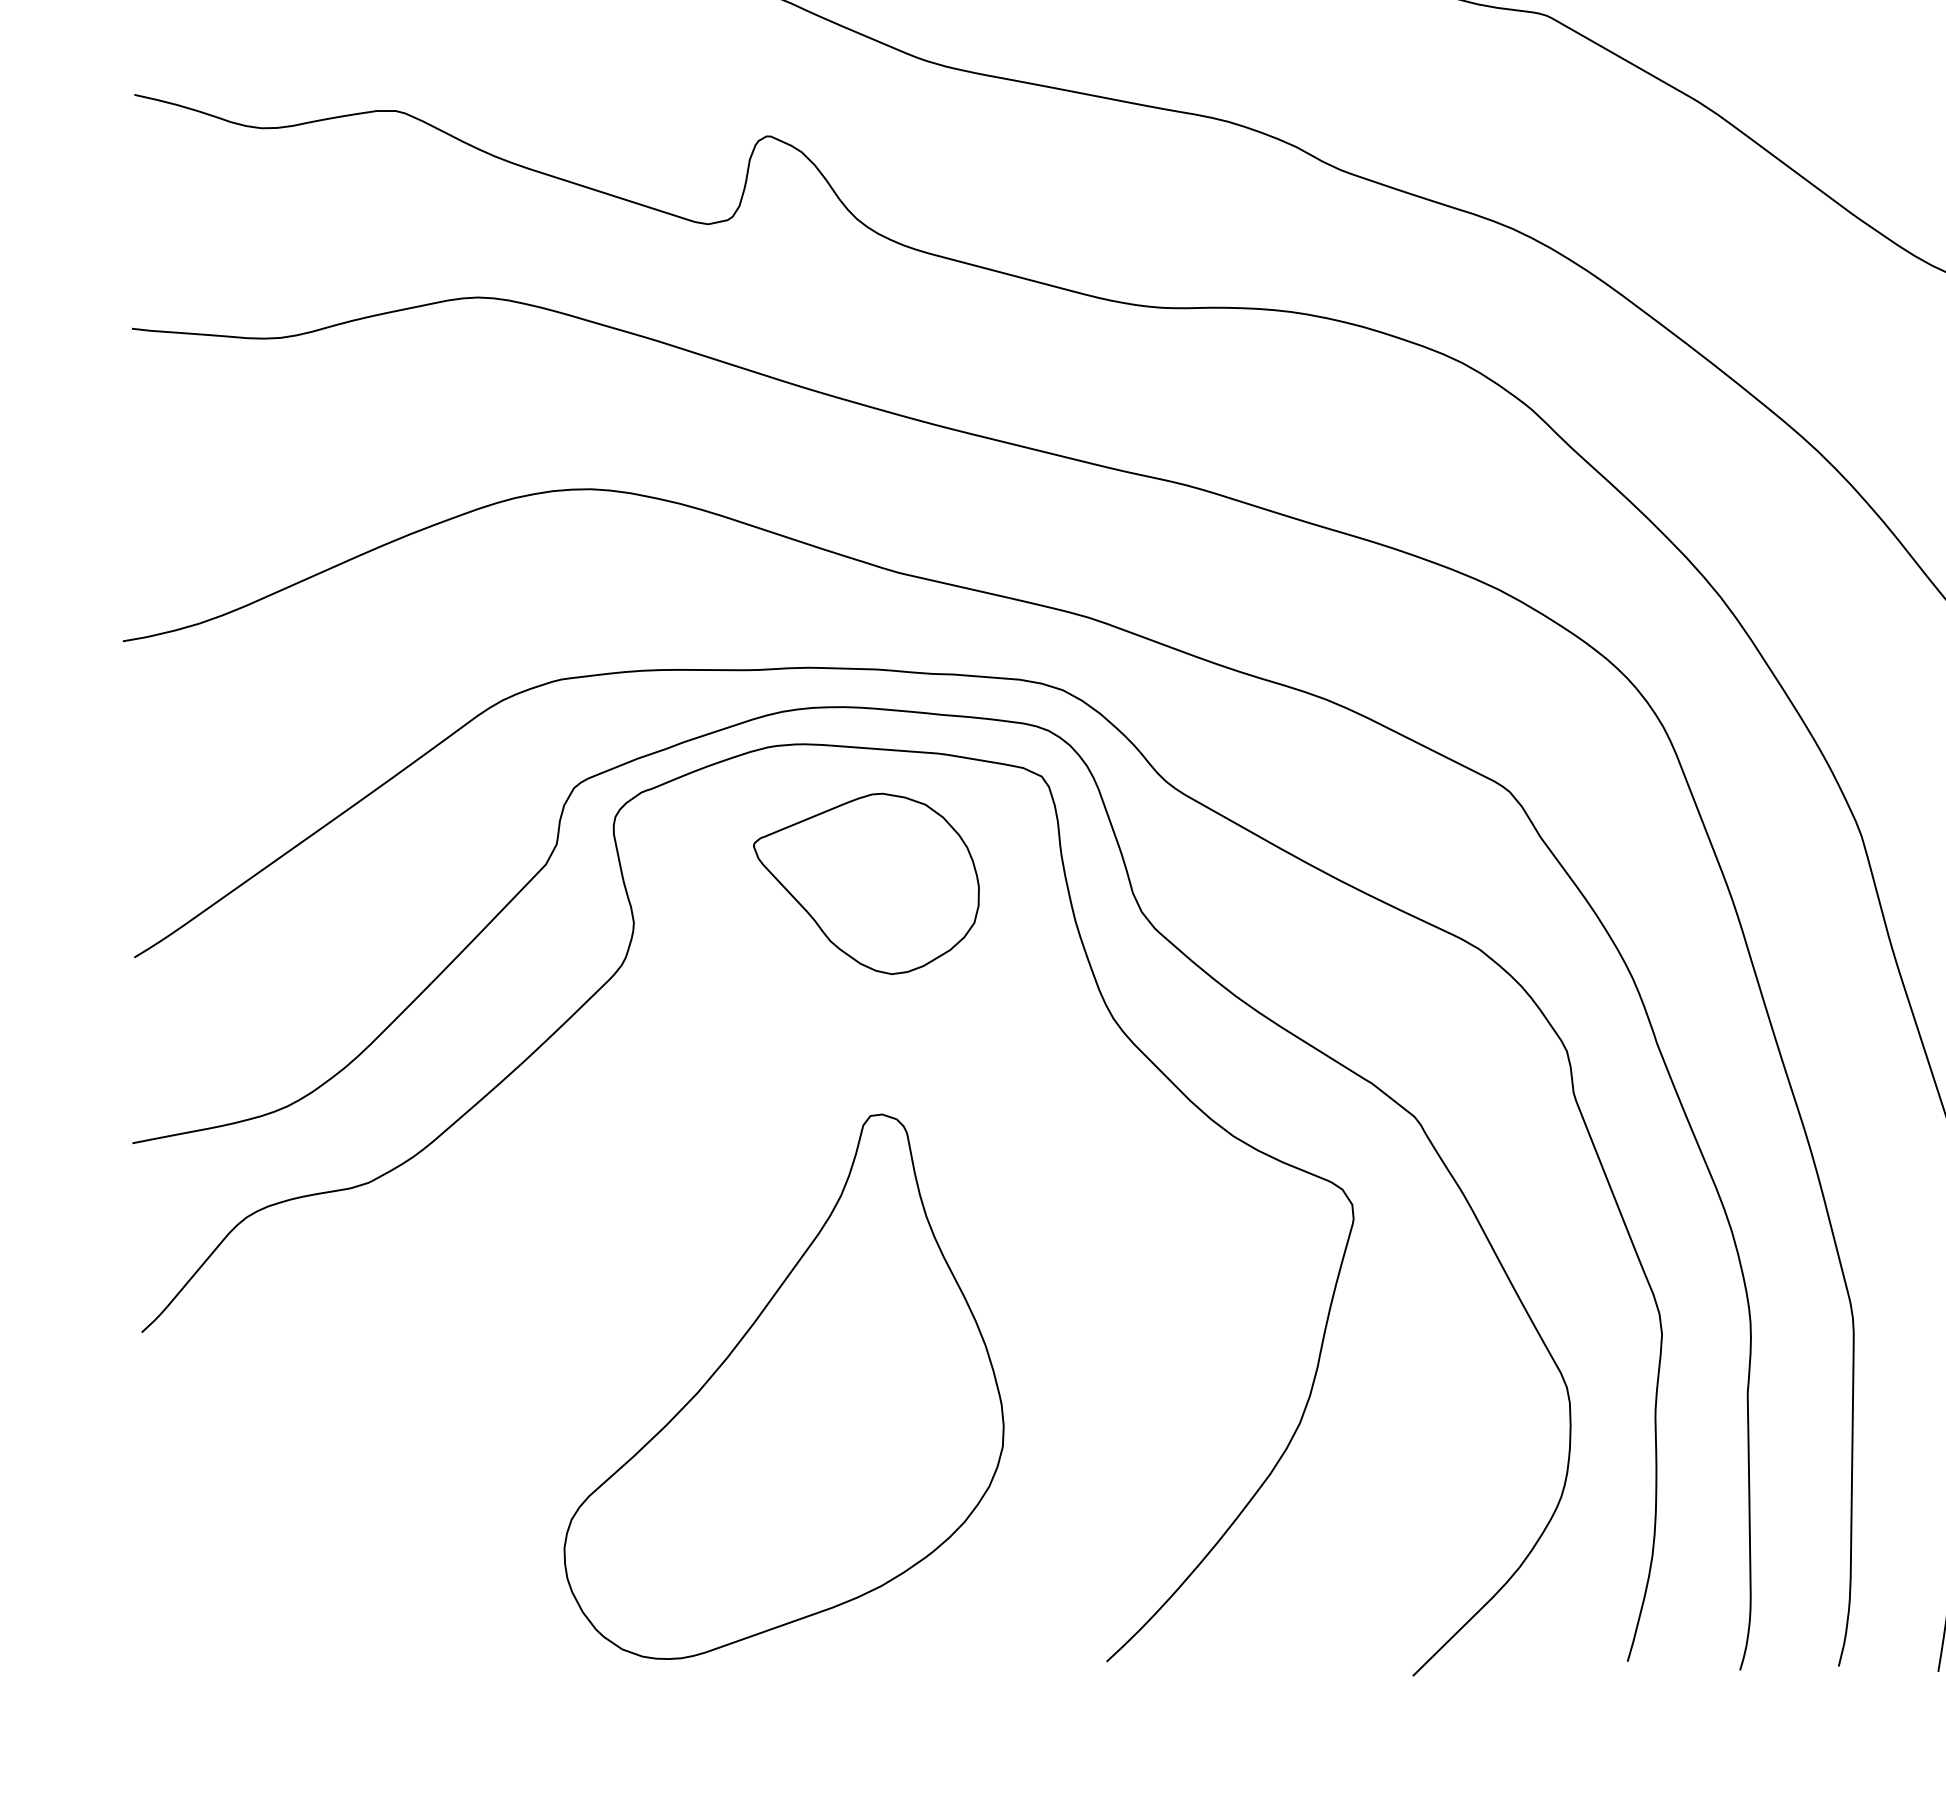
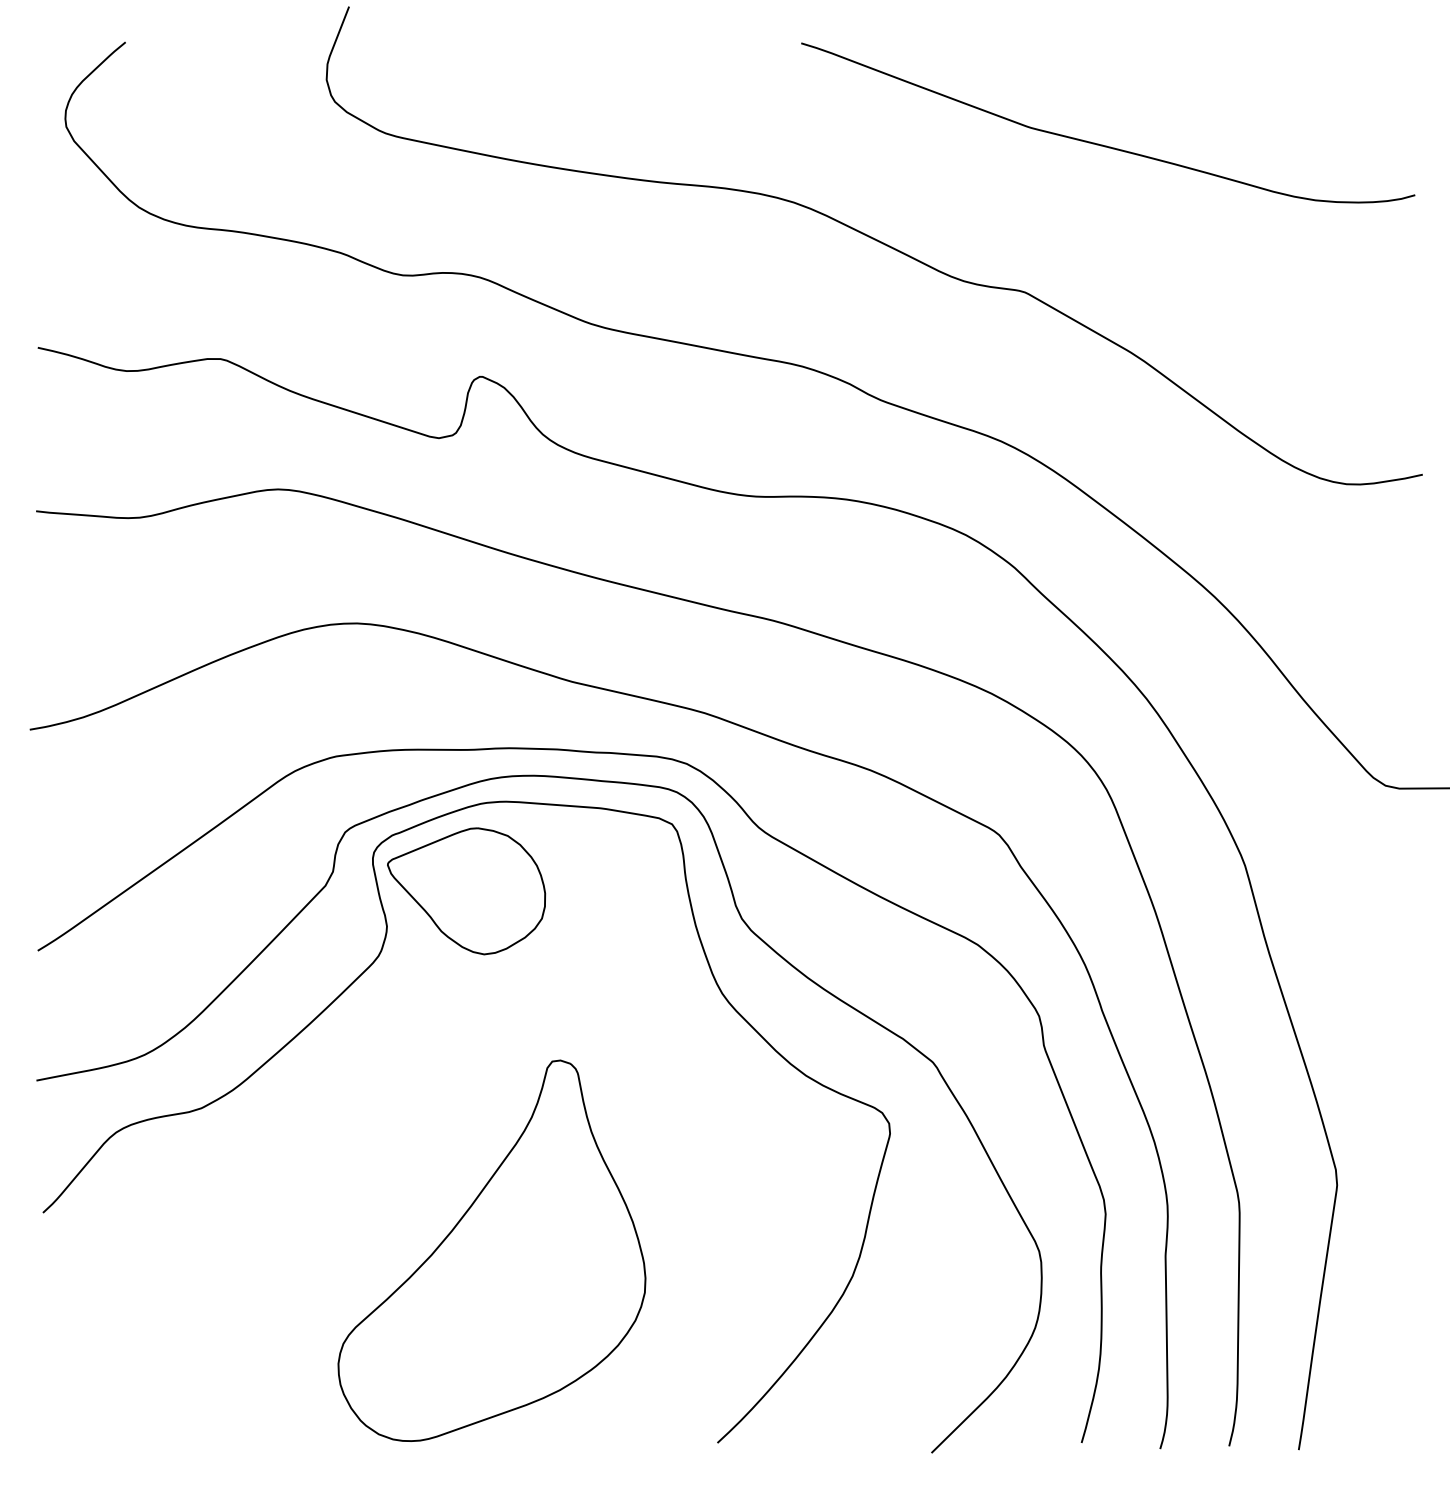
part: (866, 884) -> (466, 891), moved

